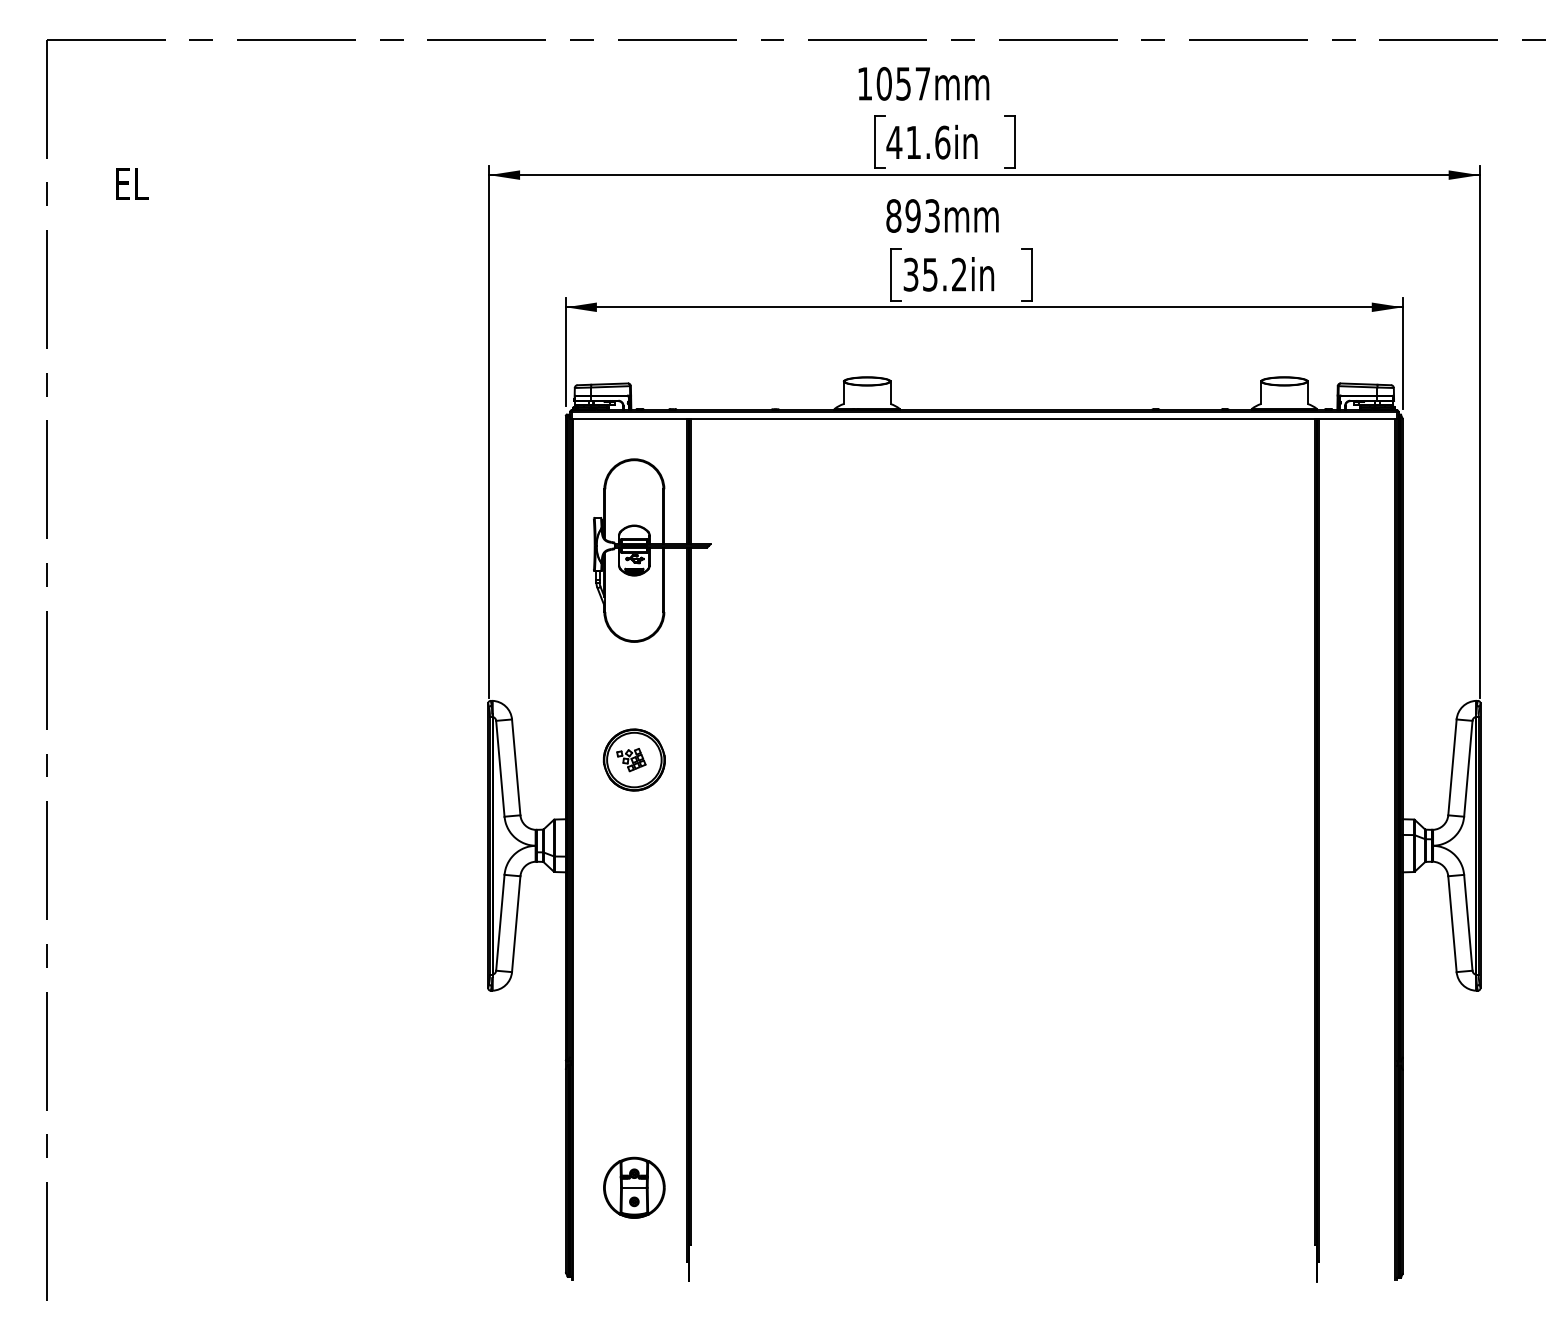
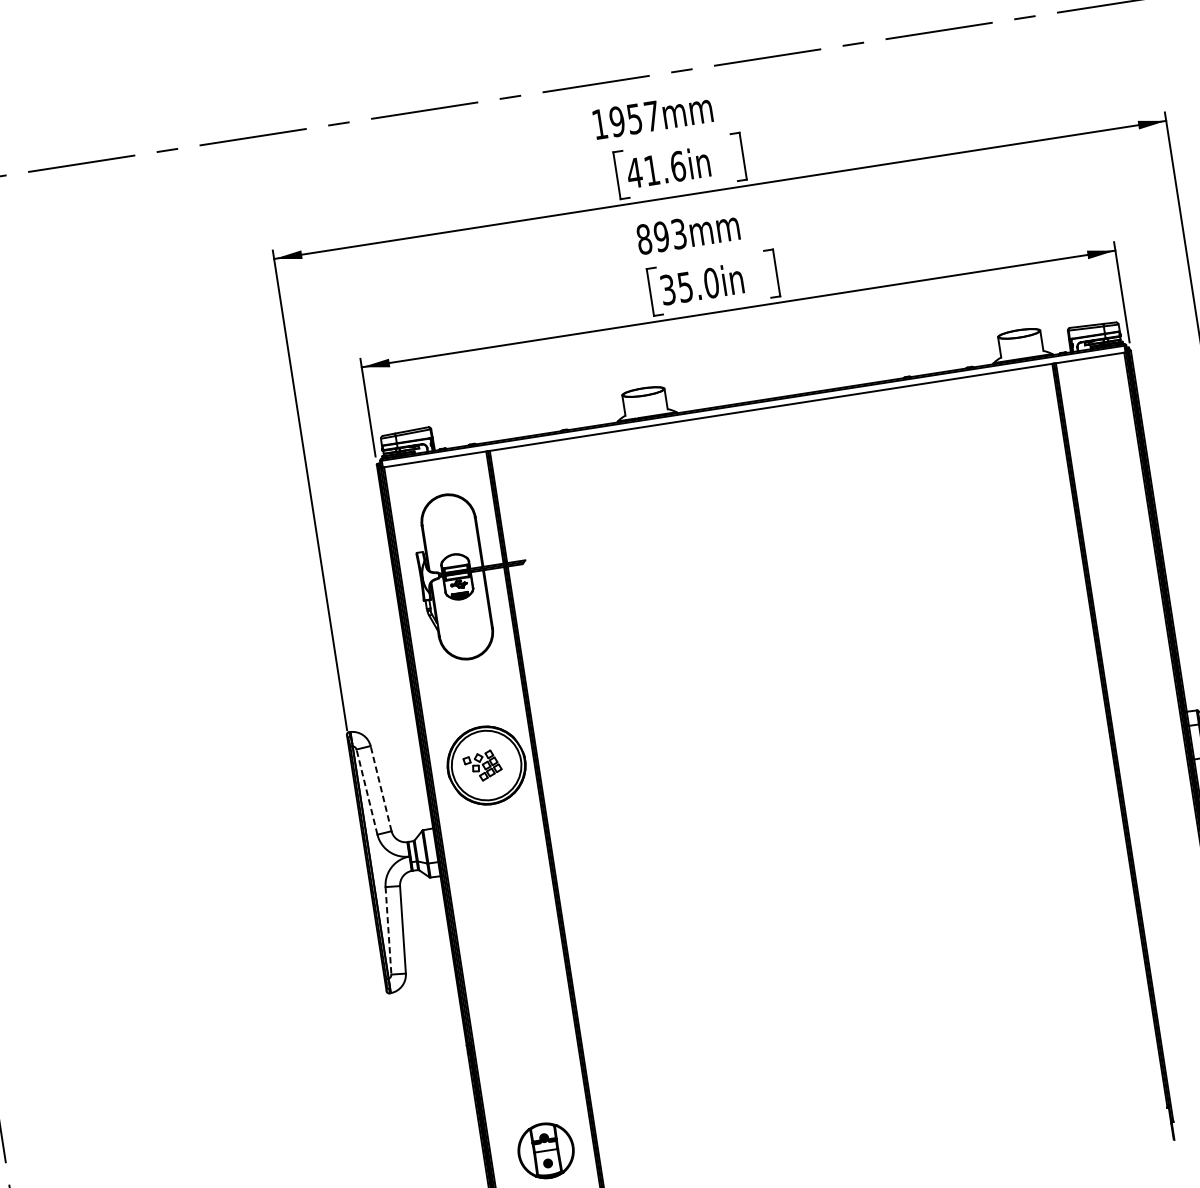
text: (883, 83) -> (616, 121), 1057mm -> 1957mm
text: (958, 274) -> (710, 283), 35.2in -> 35.0in
part: (633, 759) -> (485, 765), size x1.4
line: (516, 766) -> (381, 787), solid -> dashed
line: (500, 768) -> (367, 791), solid -> dashed
line: (500, 923) -> (388, 931), solid -> dashed

